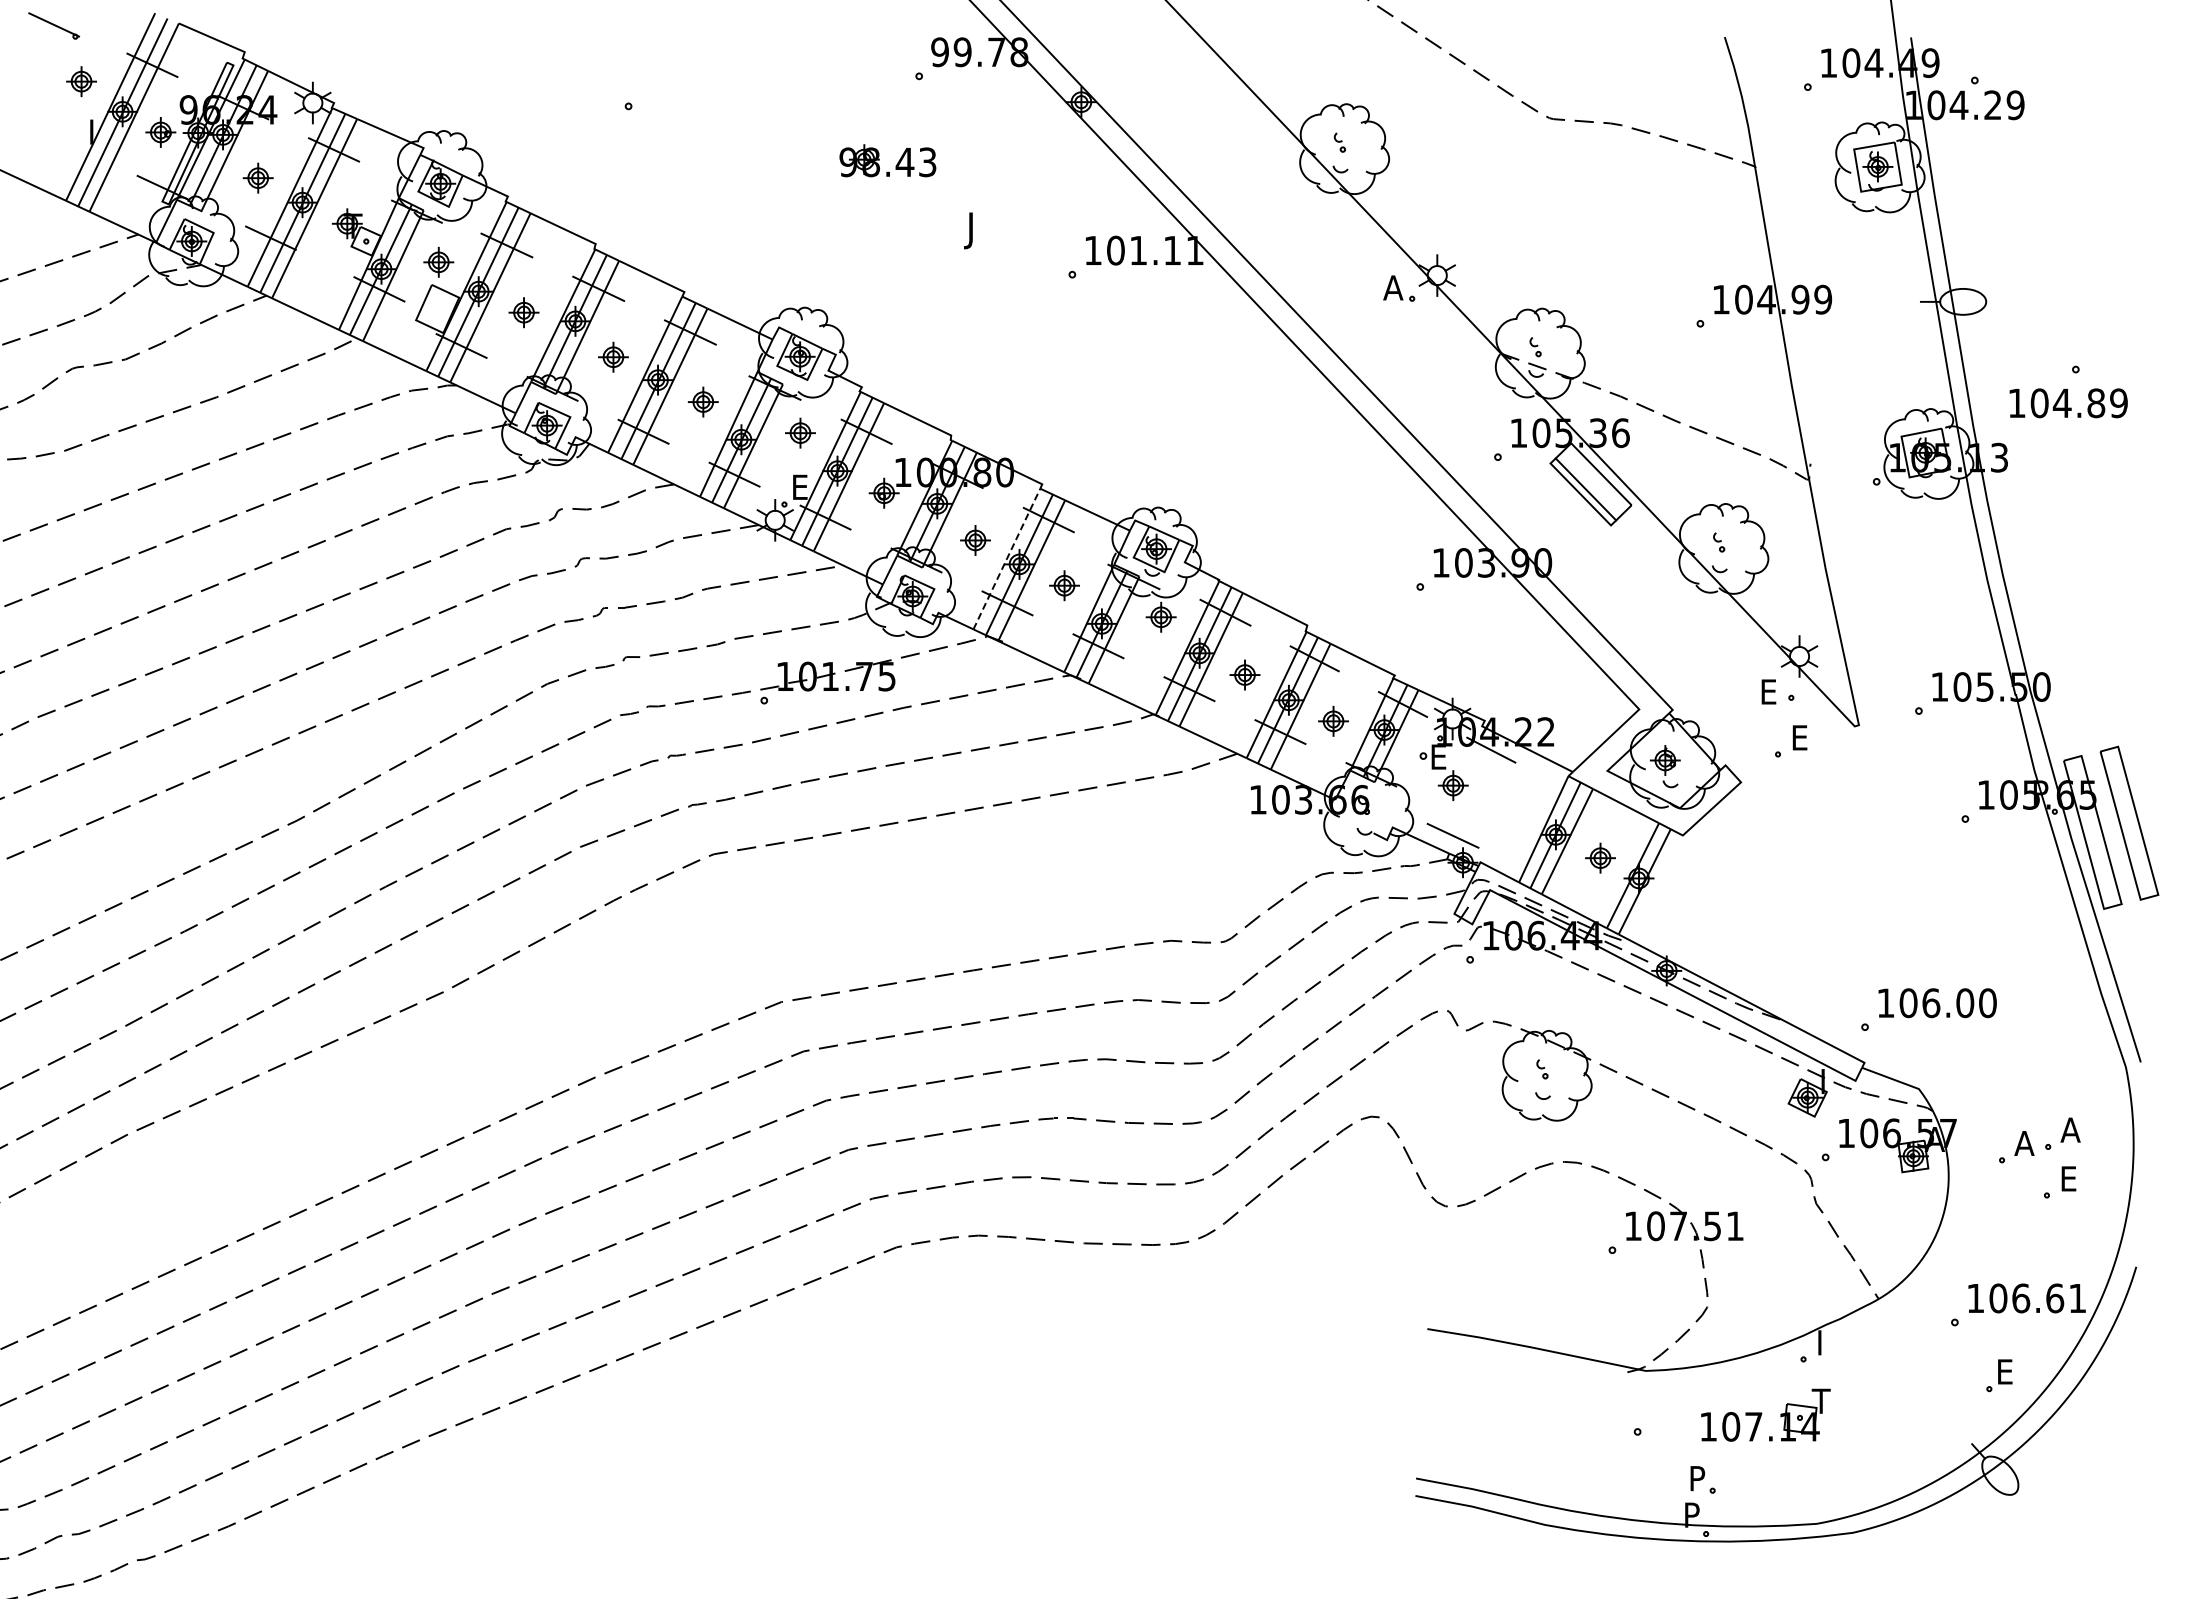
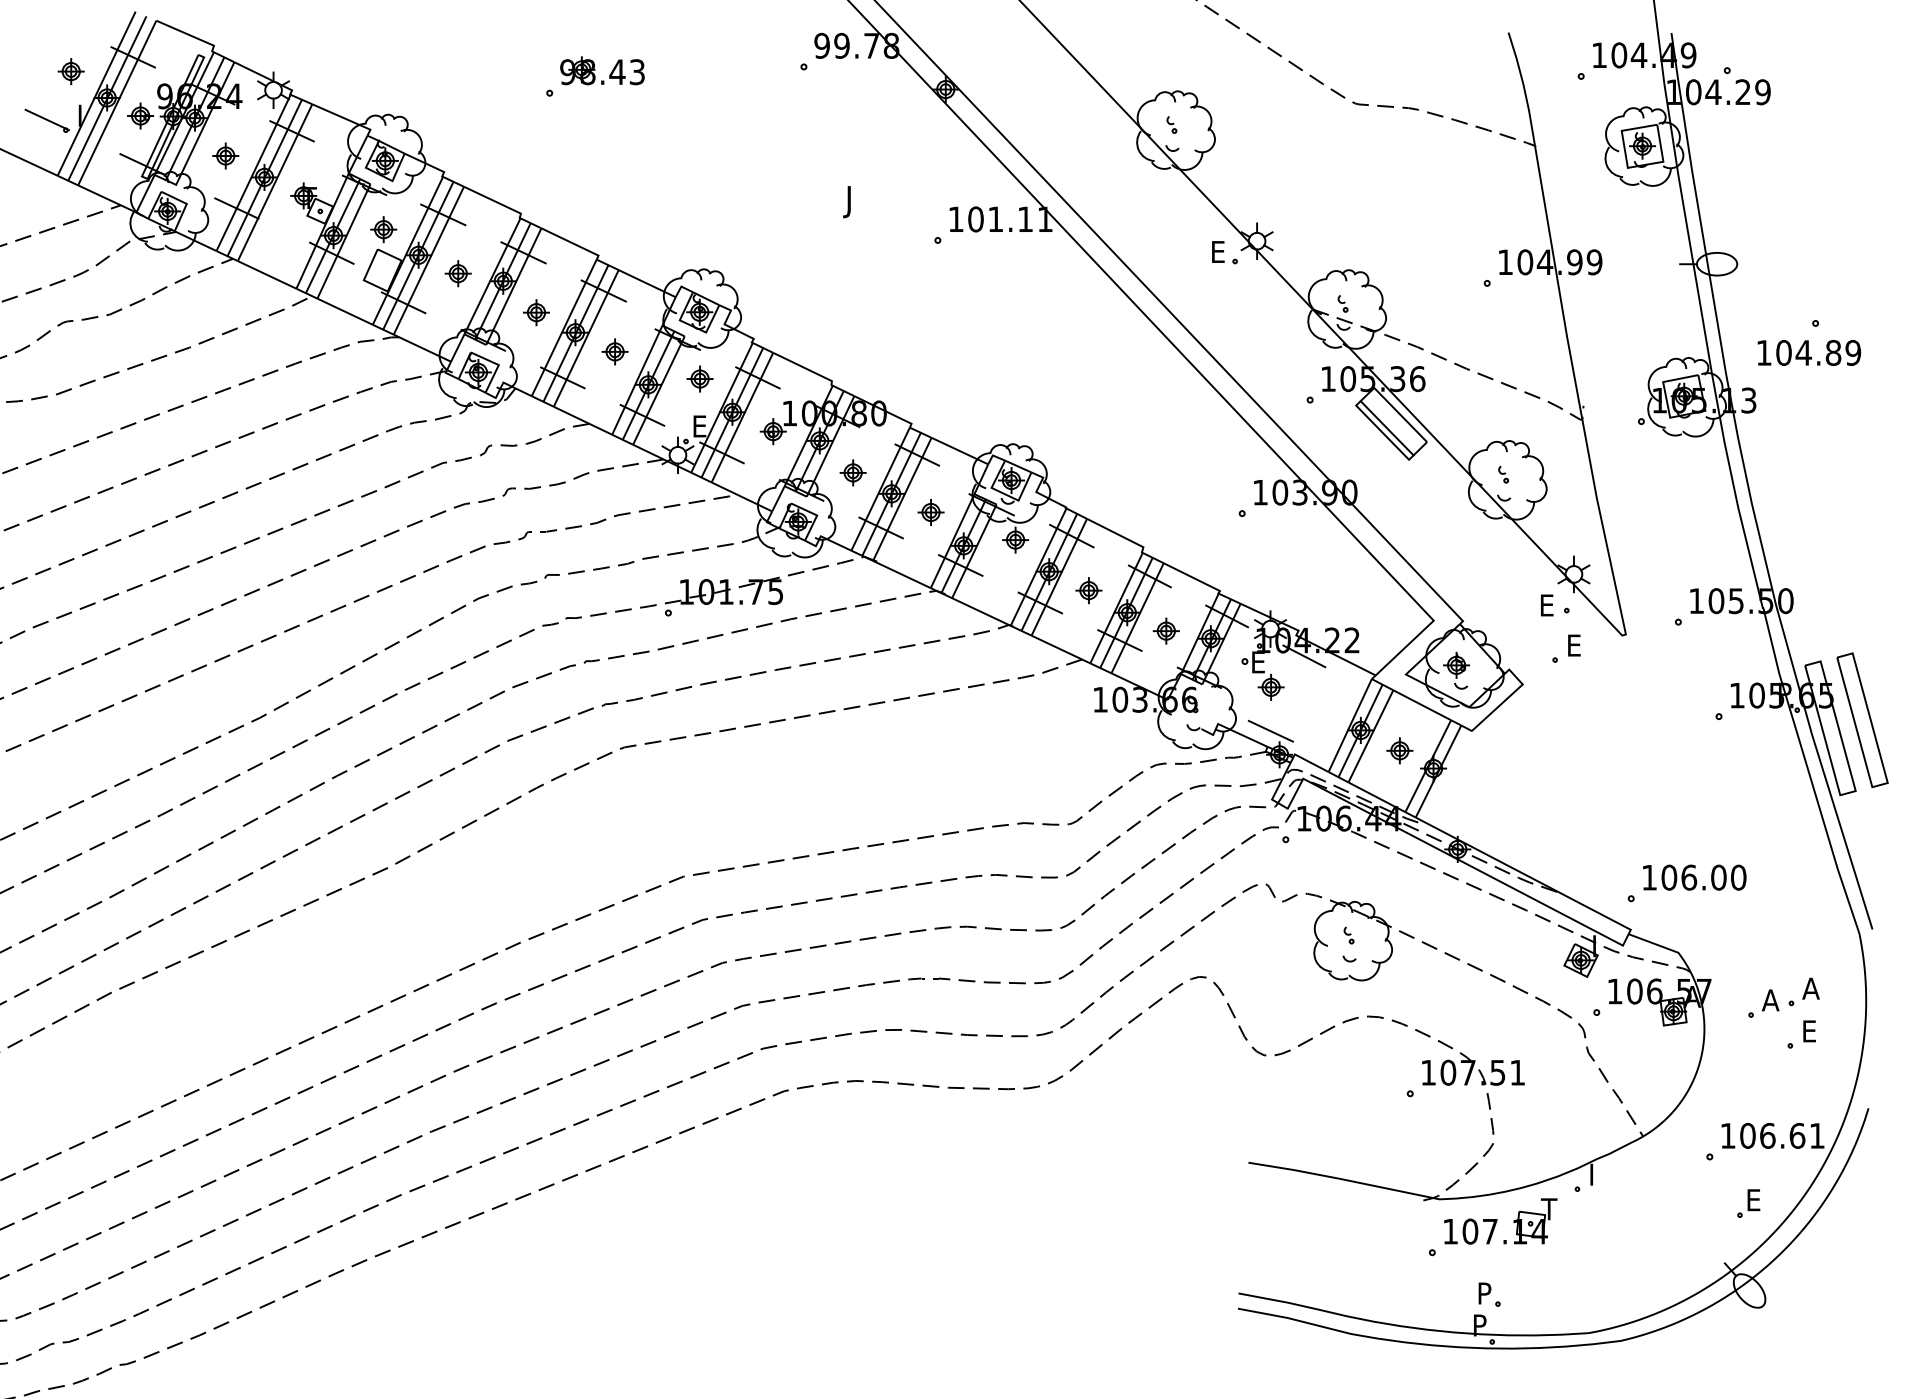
part: (54, 25) -> (47, 120), moved
part: (879, 160) -> (595, 70), moved
text: (1393, 287) -> (1218, 251), A -> E
line: (1006, 559) -> (880, 489), dashed -> solid
part: (1765, 1414) -> (1500, 1220), moved

